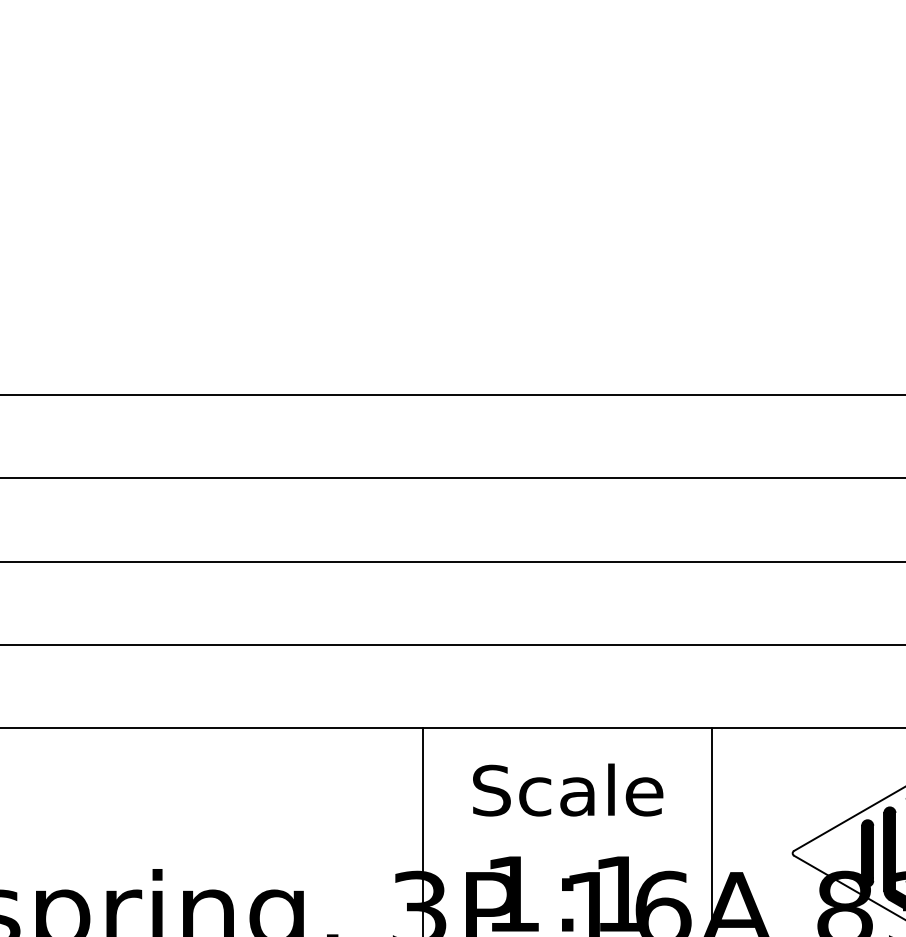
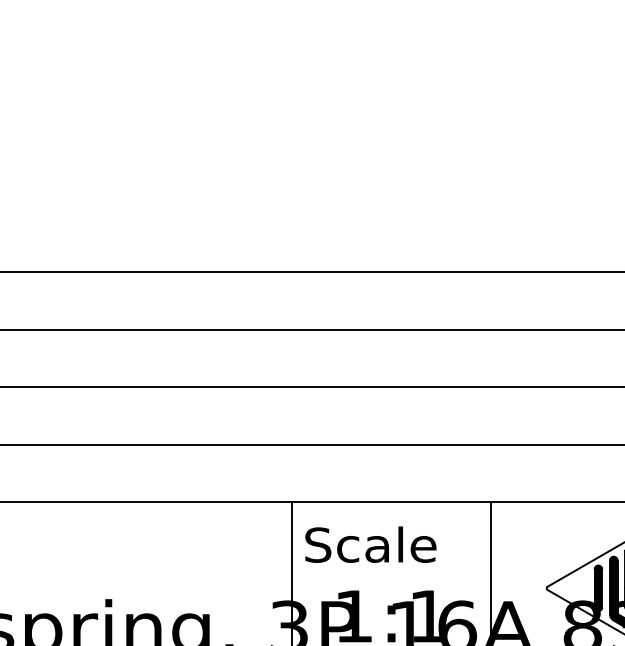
text: (567, 789) -> (370, 544), moved

